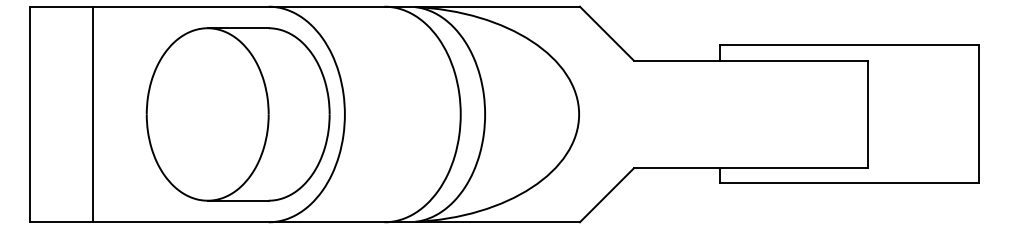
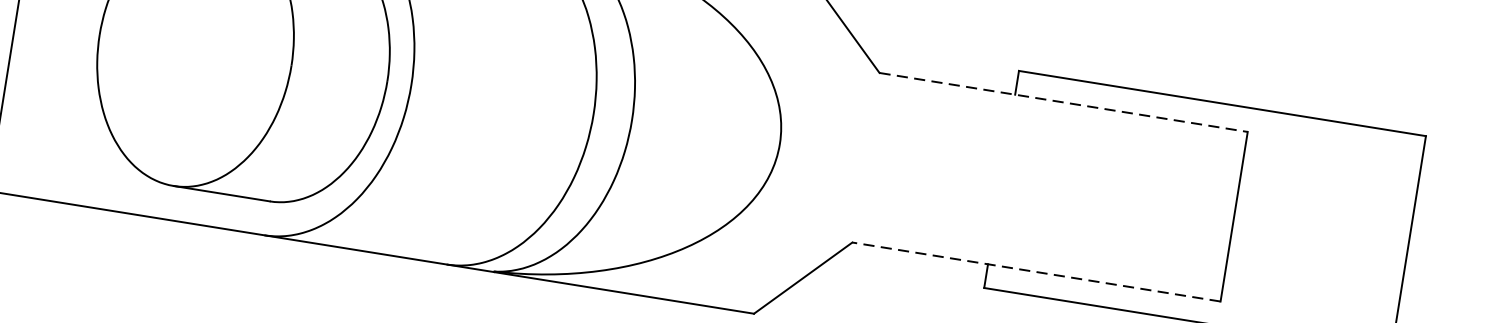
line: (751, 60) -> (1064, 102), solid -> dashed
line: (750, 168) -> (1035, 272), solid -> dashed

